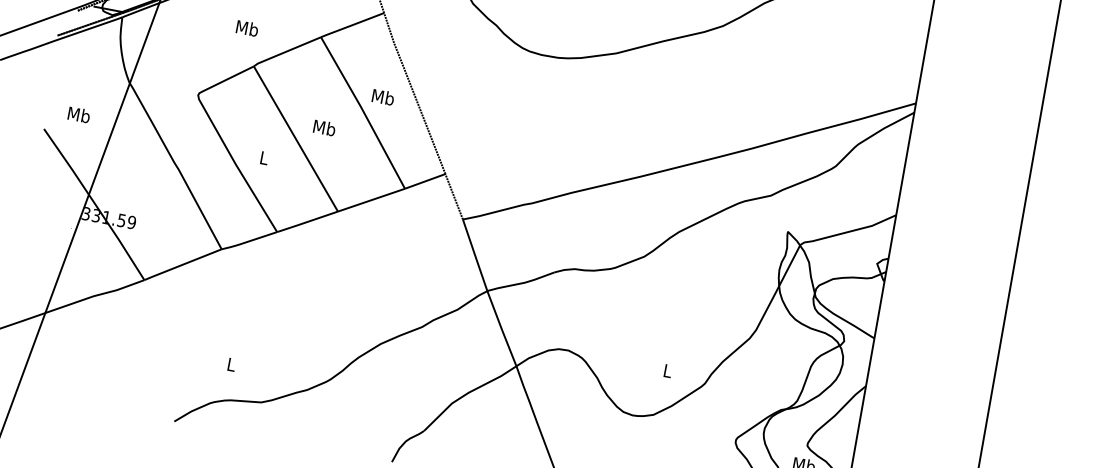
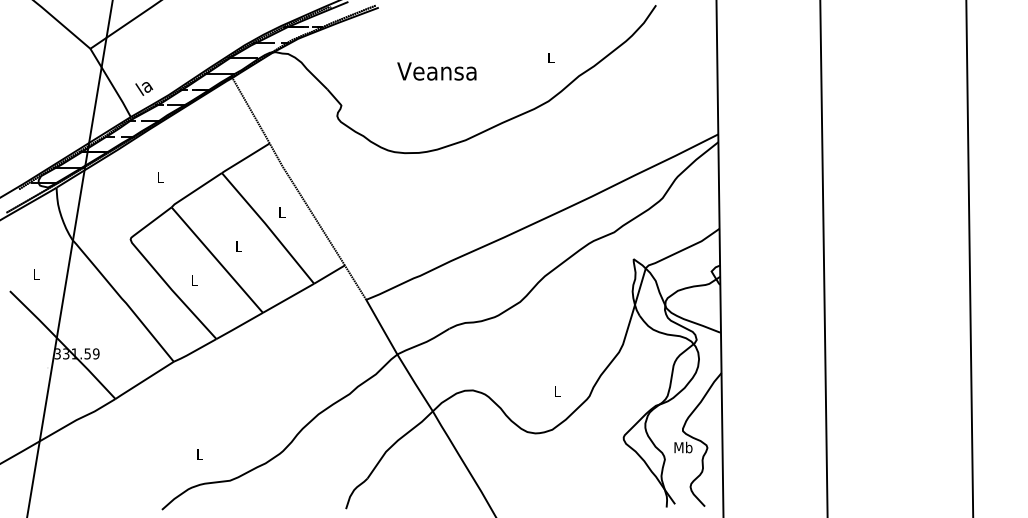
text: (247, 28) -> (160, 177), Mb -> L
text: (383, 97) -> (282, 212), Mb -> L
text: (79, 114) -> (36, 273), Mb -> L
text: (325, 127) -> (239, 246), Mb -> L

